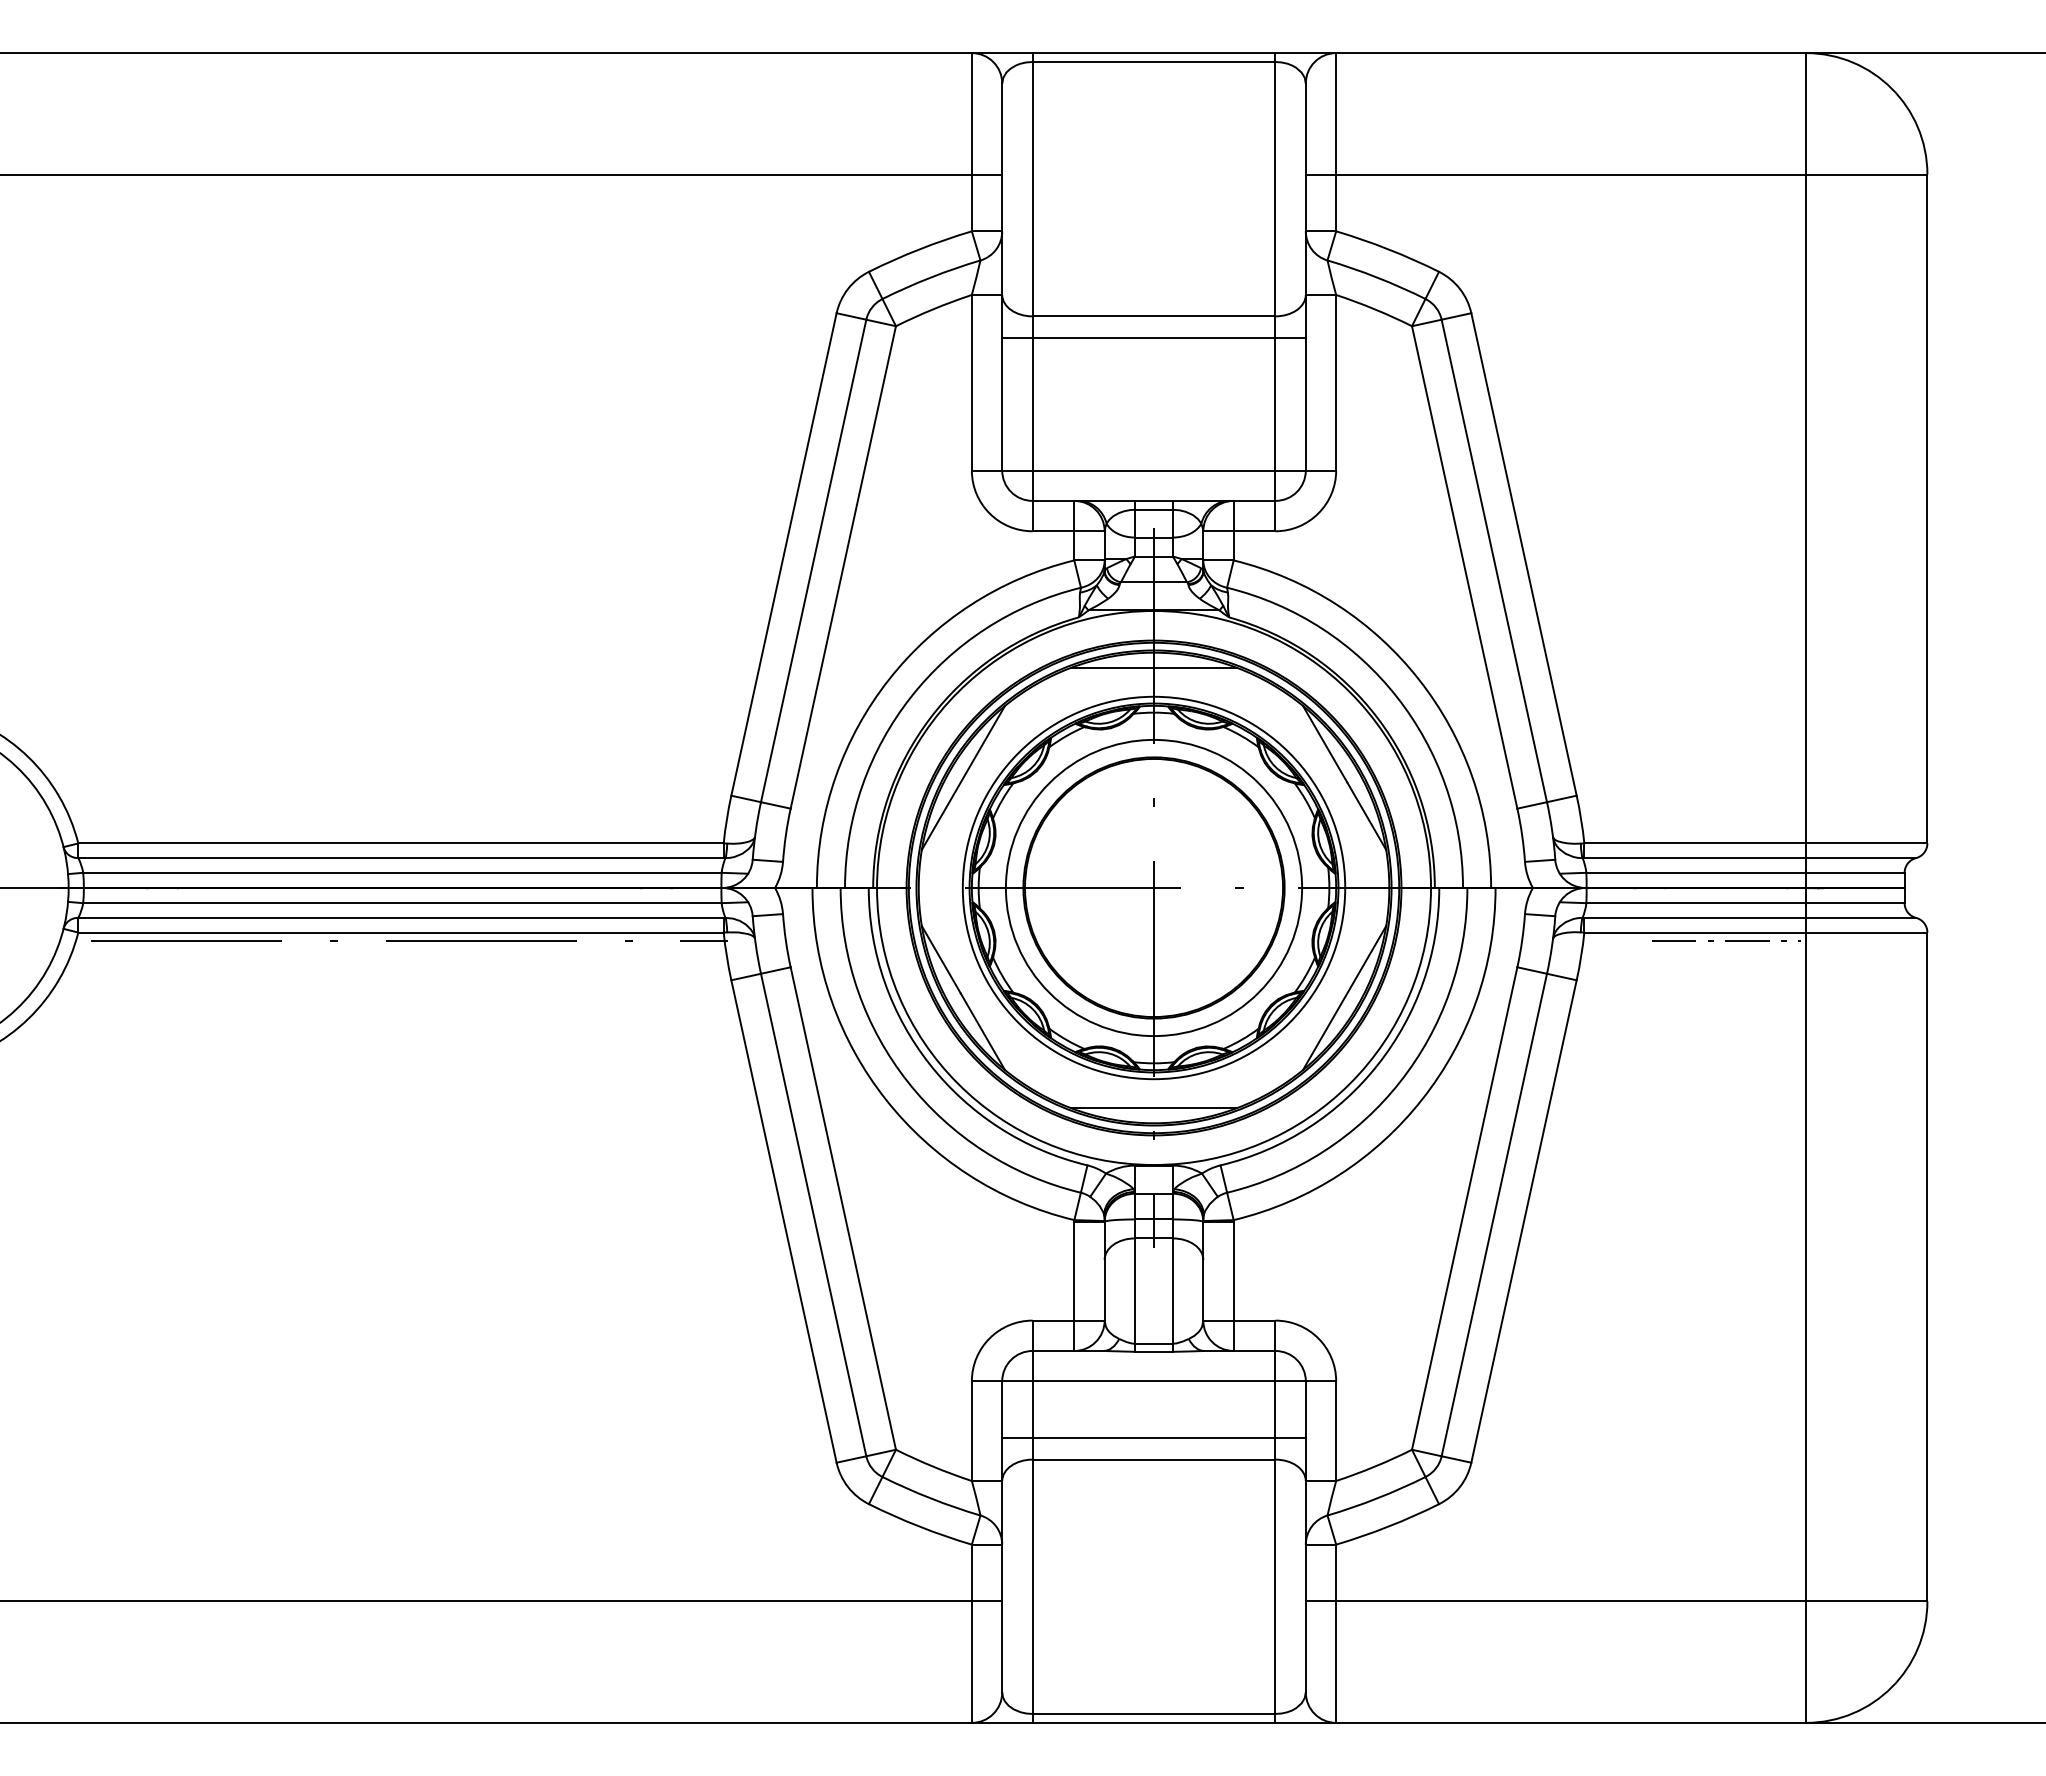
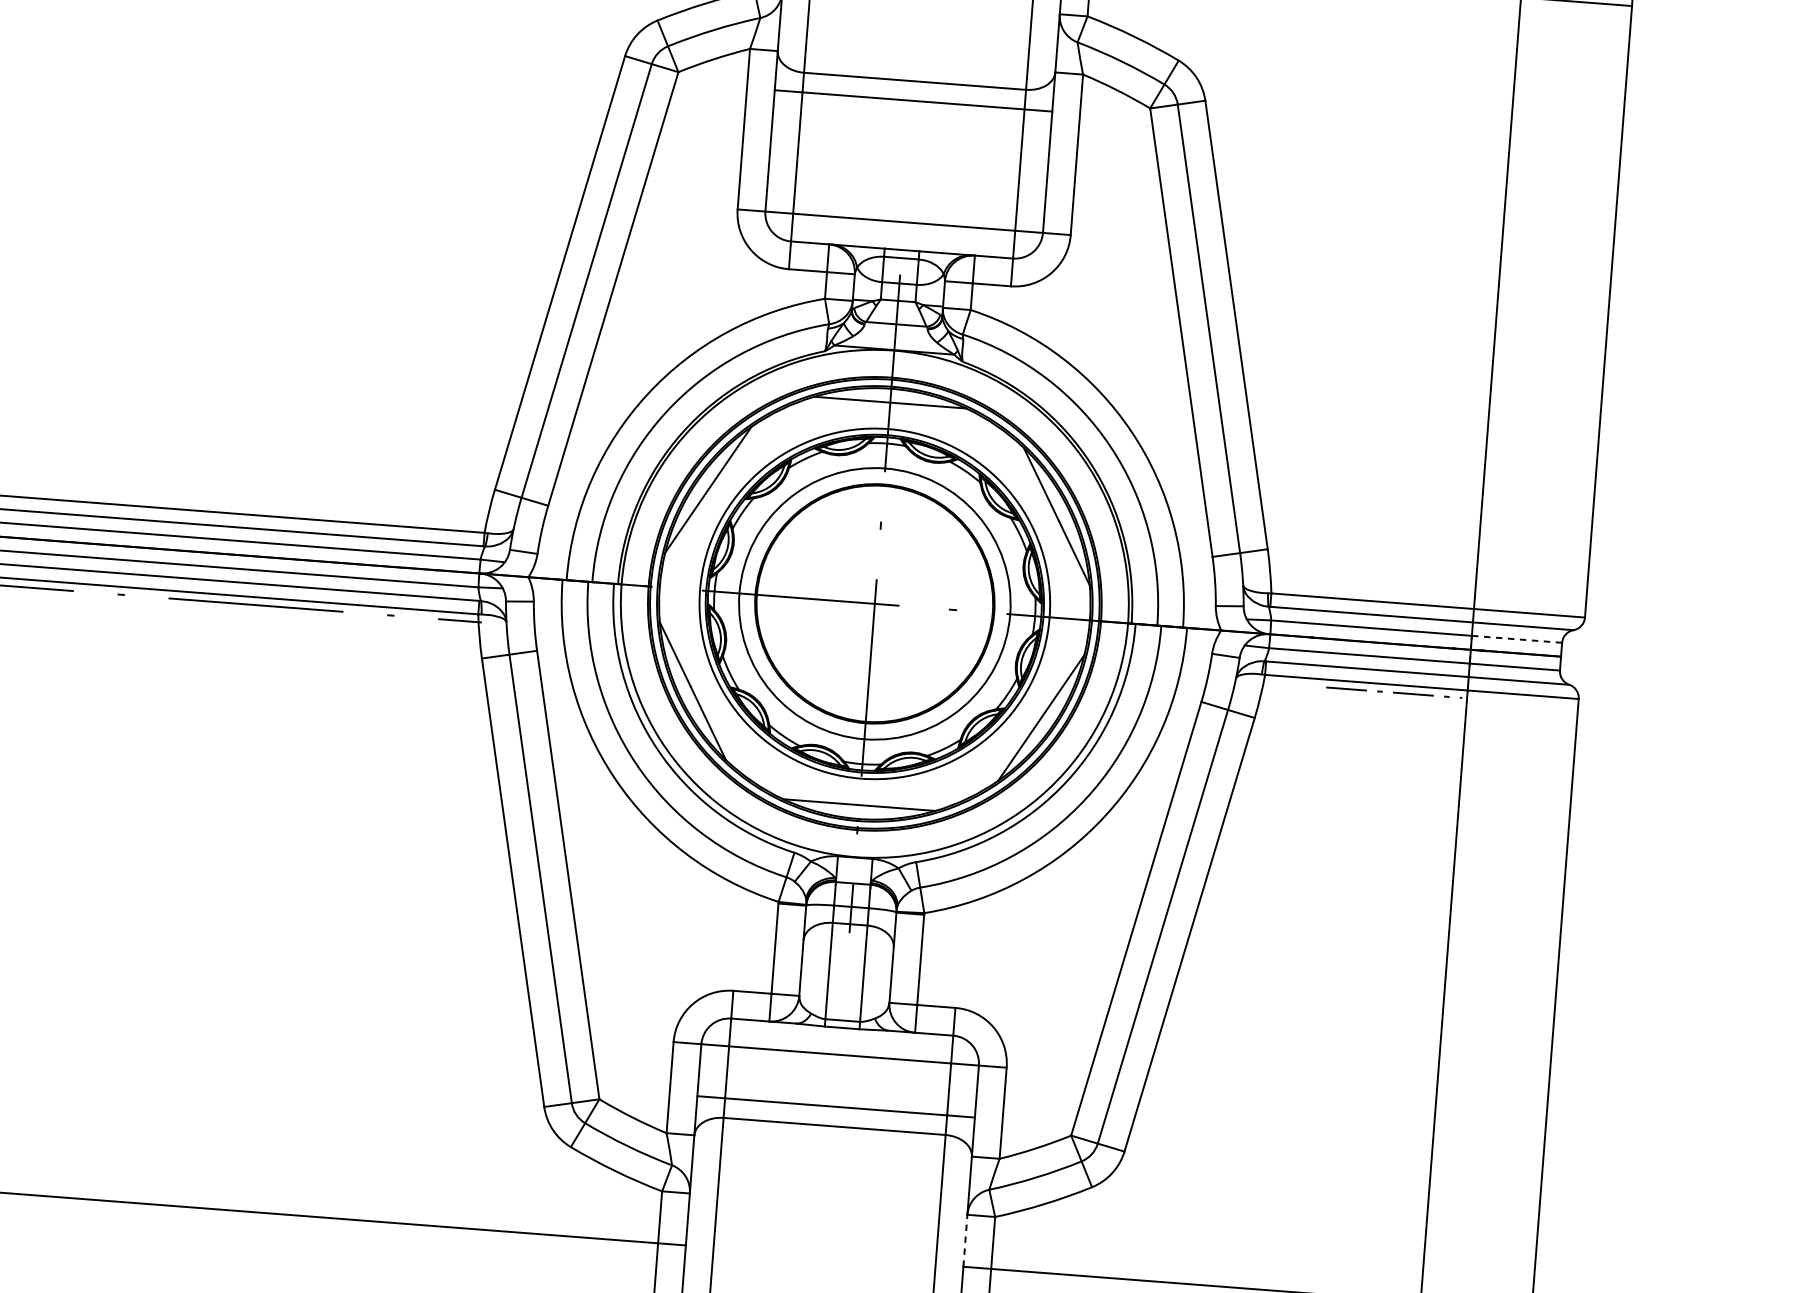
line: (1854, 872) -> (1516, 638), solid -> dashed
line: (1305, 1572) -> (965, 1240), solid -> dashed

